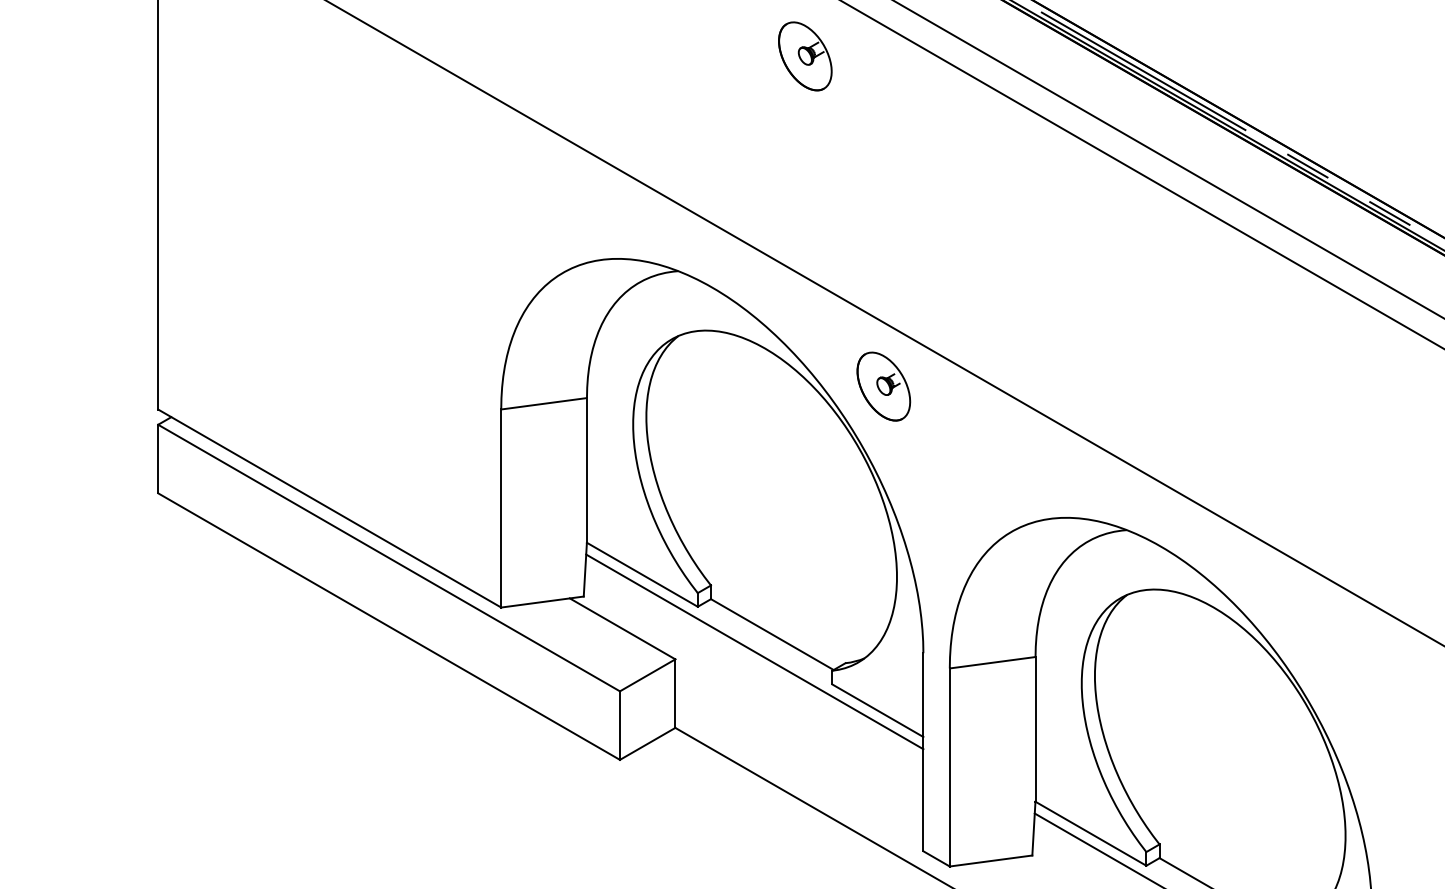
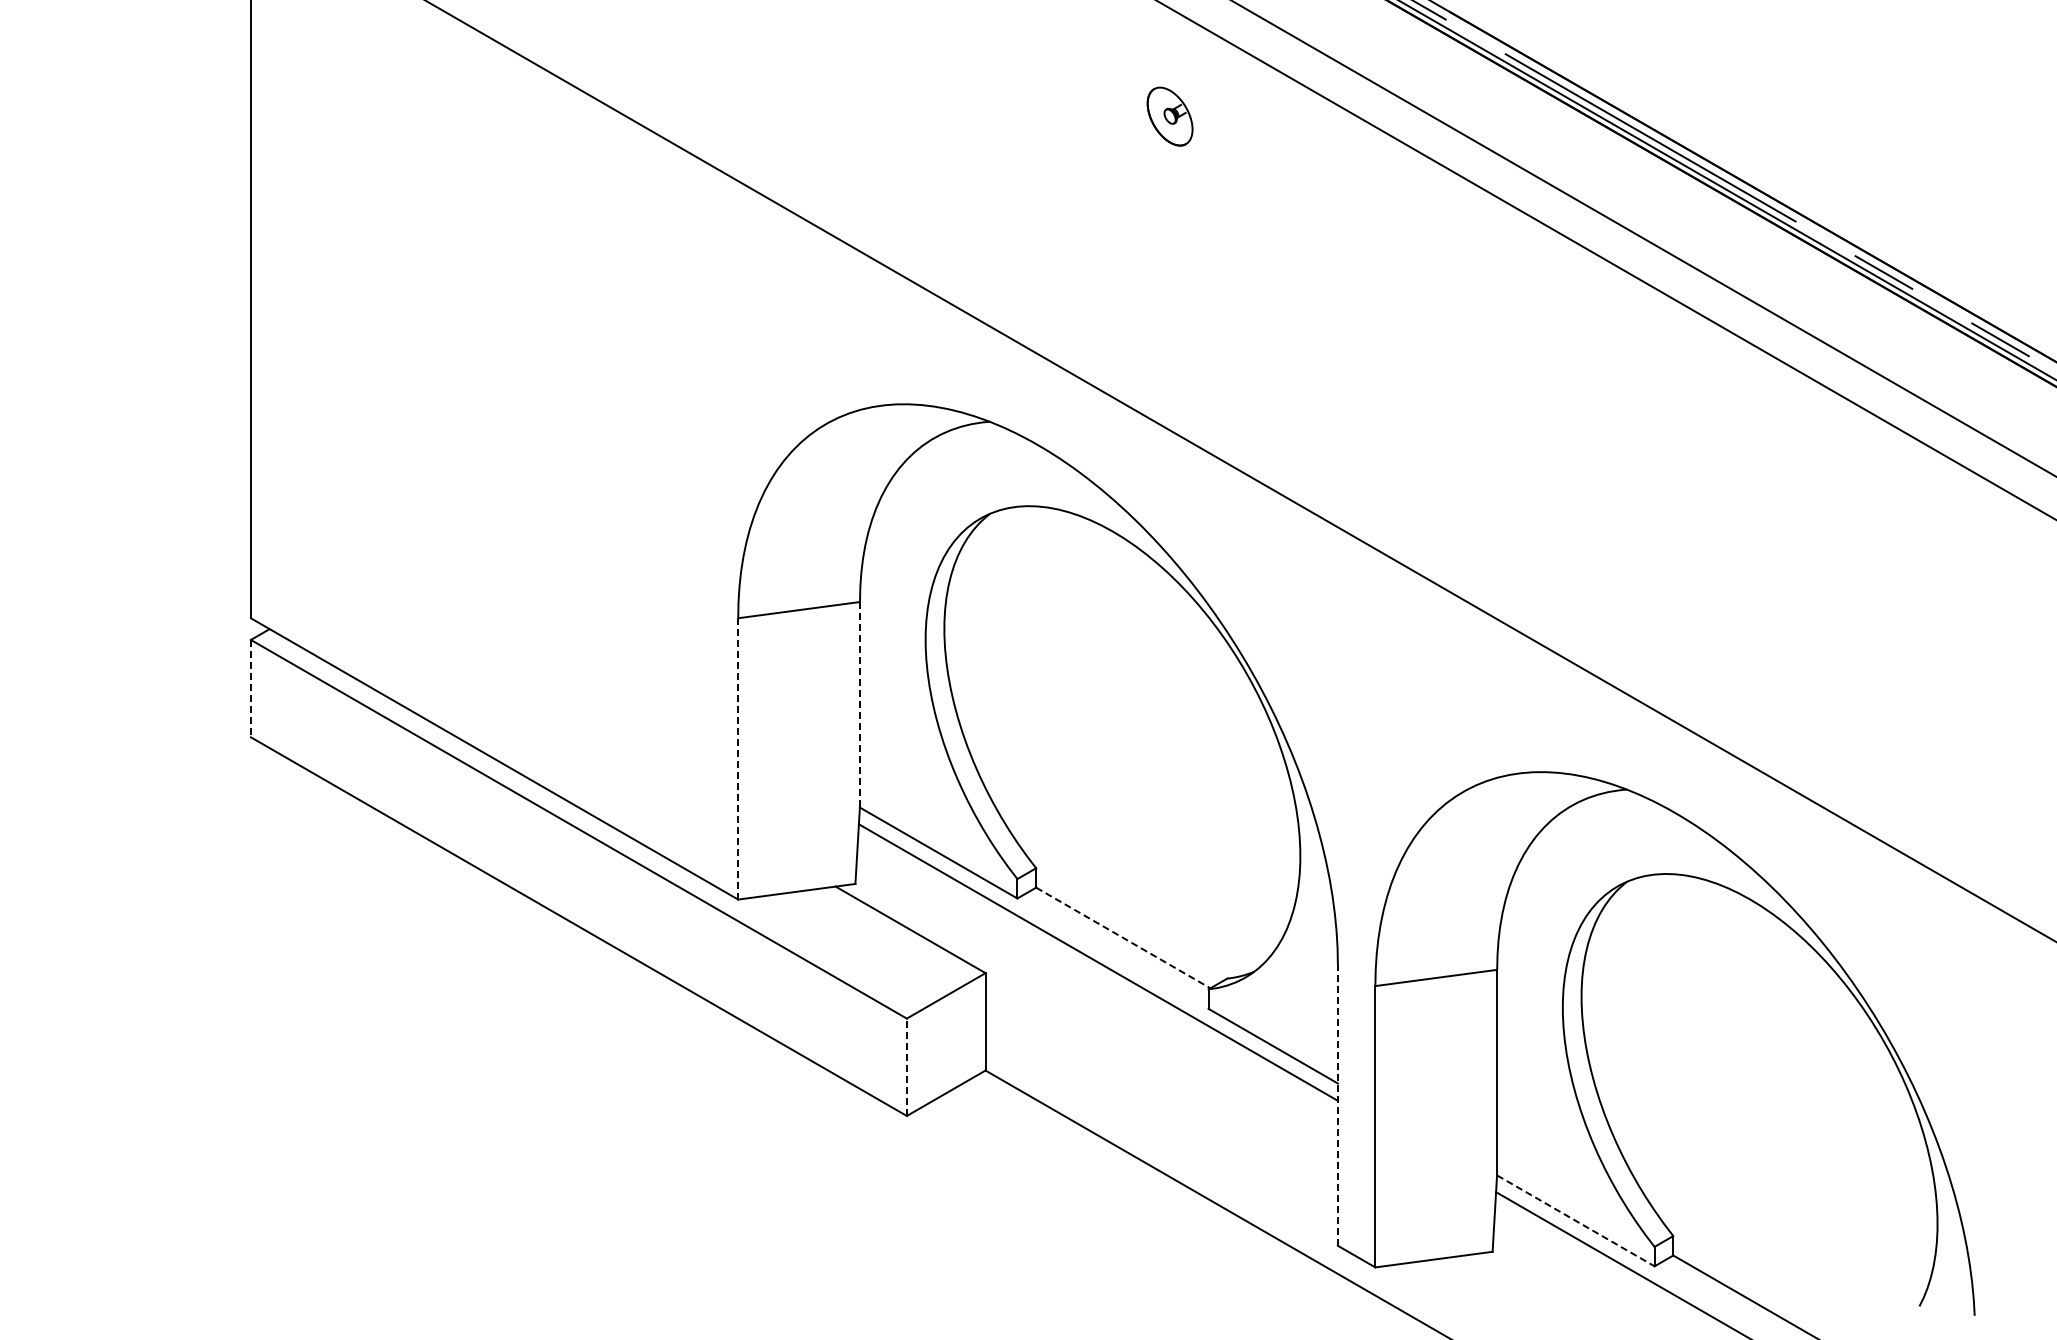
part: (804, 56) -> (1169, 116), size x0.6
part: (883, 386) -> (1281, 585), removed
line: (157, 458) -> (250, 688), solid -> dashed
line: (586, 470) -> (859, 704), solid -> dashed
line: (501, 508) -> (738, 758), solid -> dashed
line: (772, 634) -> (1123, 937), solid -> dashed
line: (619, 725) -> (906, 1067), solid -> dashed
line: (923, 752) -> (1337, 1105), solid -> dashed
line: (1090, 833) -> (1575, 1220), solid -> dashed

